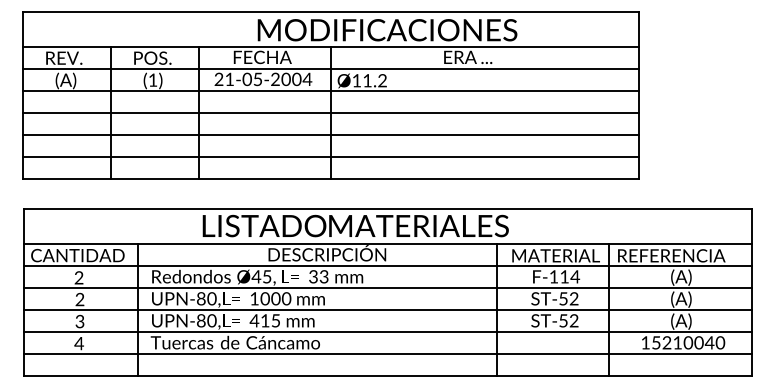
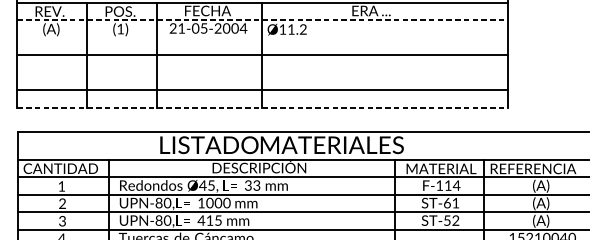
line: (331, 68) -> (262, 19), solid -> dashed
line: (331, 90) -> (262, 37), removed
line: (331, 134) -> (262, 72), removed
line: (331, 178) -> (262, 107), solid -> dashed
text: (78, 277) -> (61, 186), 2 -> 1
text: (568, 298) -> (451, 202), ST-52 -> ST-61

